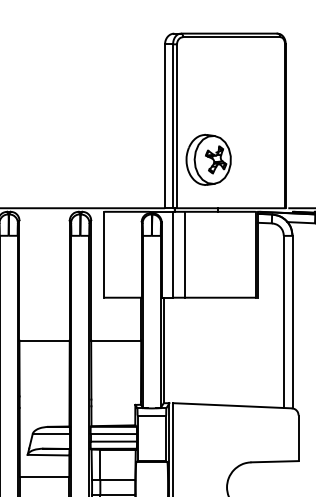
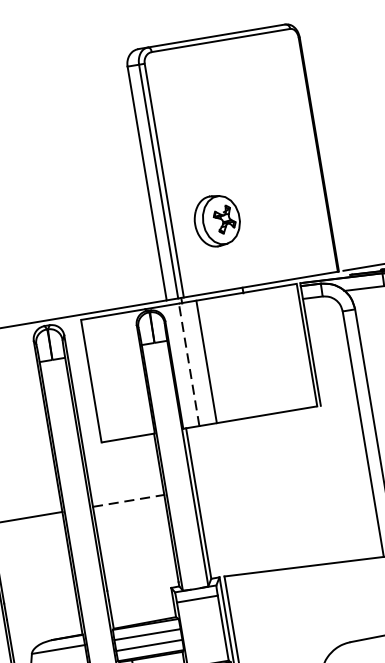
part: (208, 159) -> (217, 220), size x0.7
line: (172, 254) -> (188, 364), solid -> dashed
line: (116, 340) -> (129, 500), solid -> dashed

